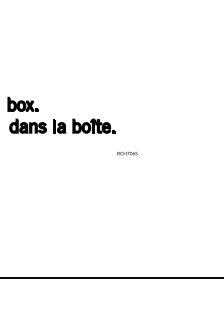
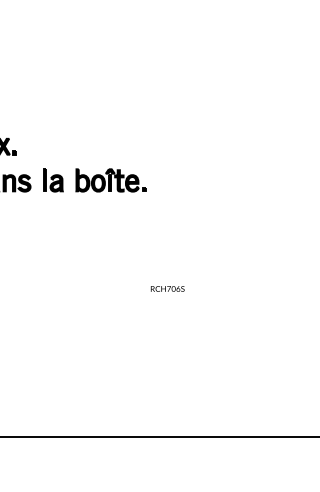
text: (127, 153) -> (167, 288), moved

